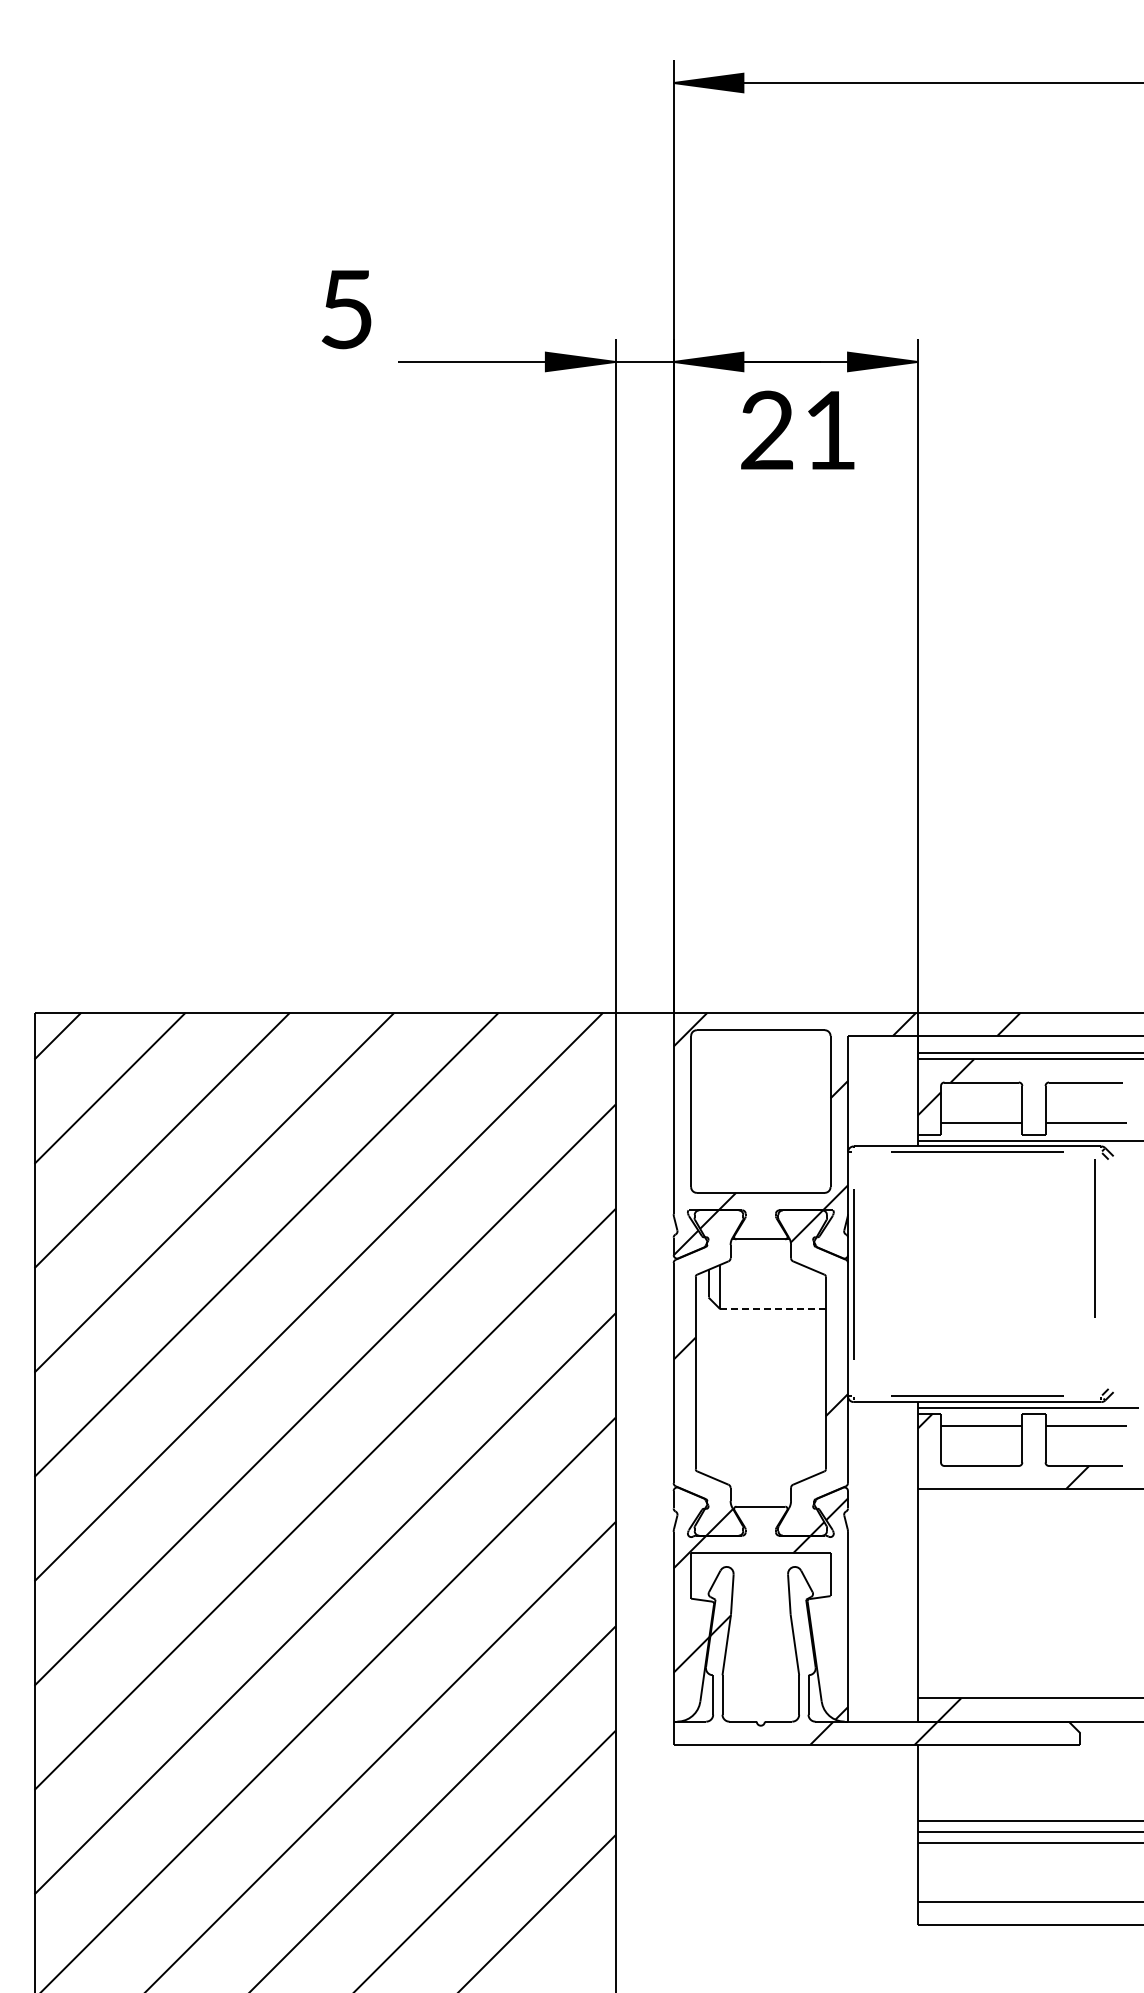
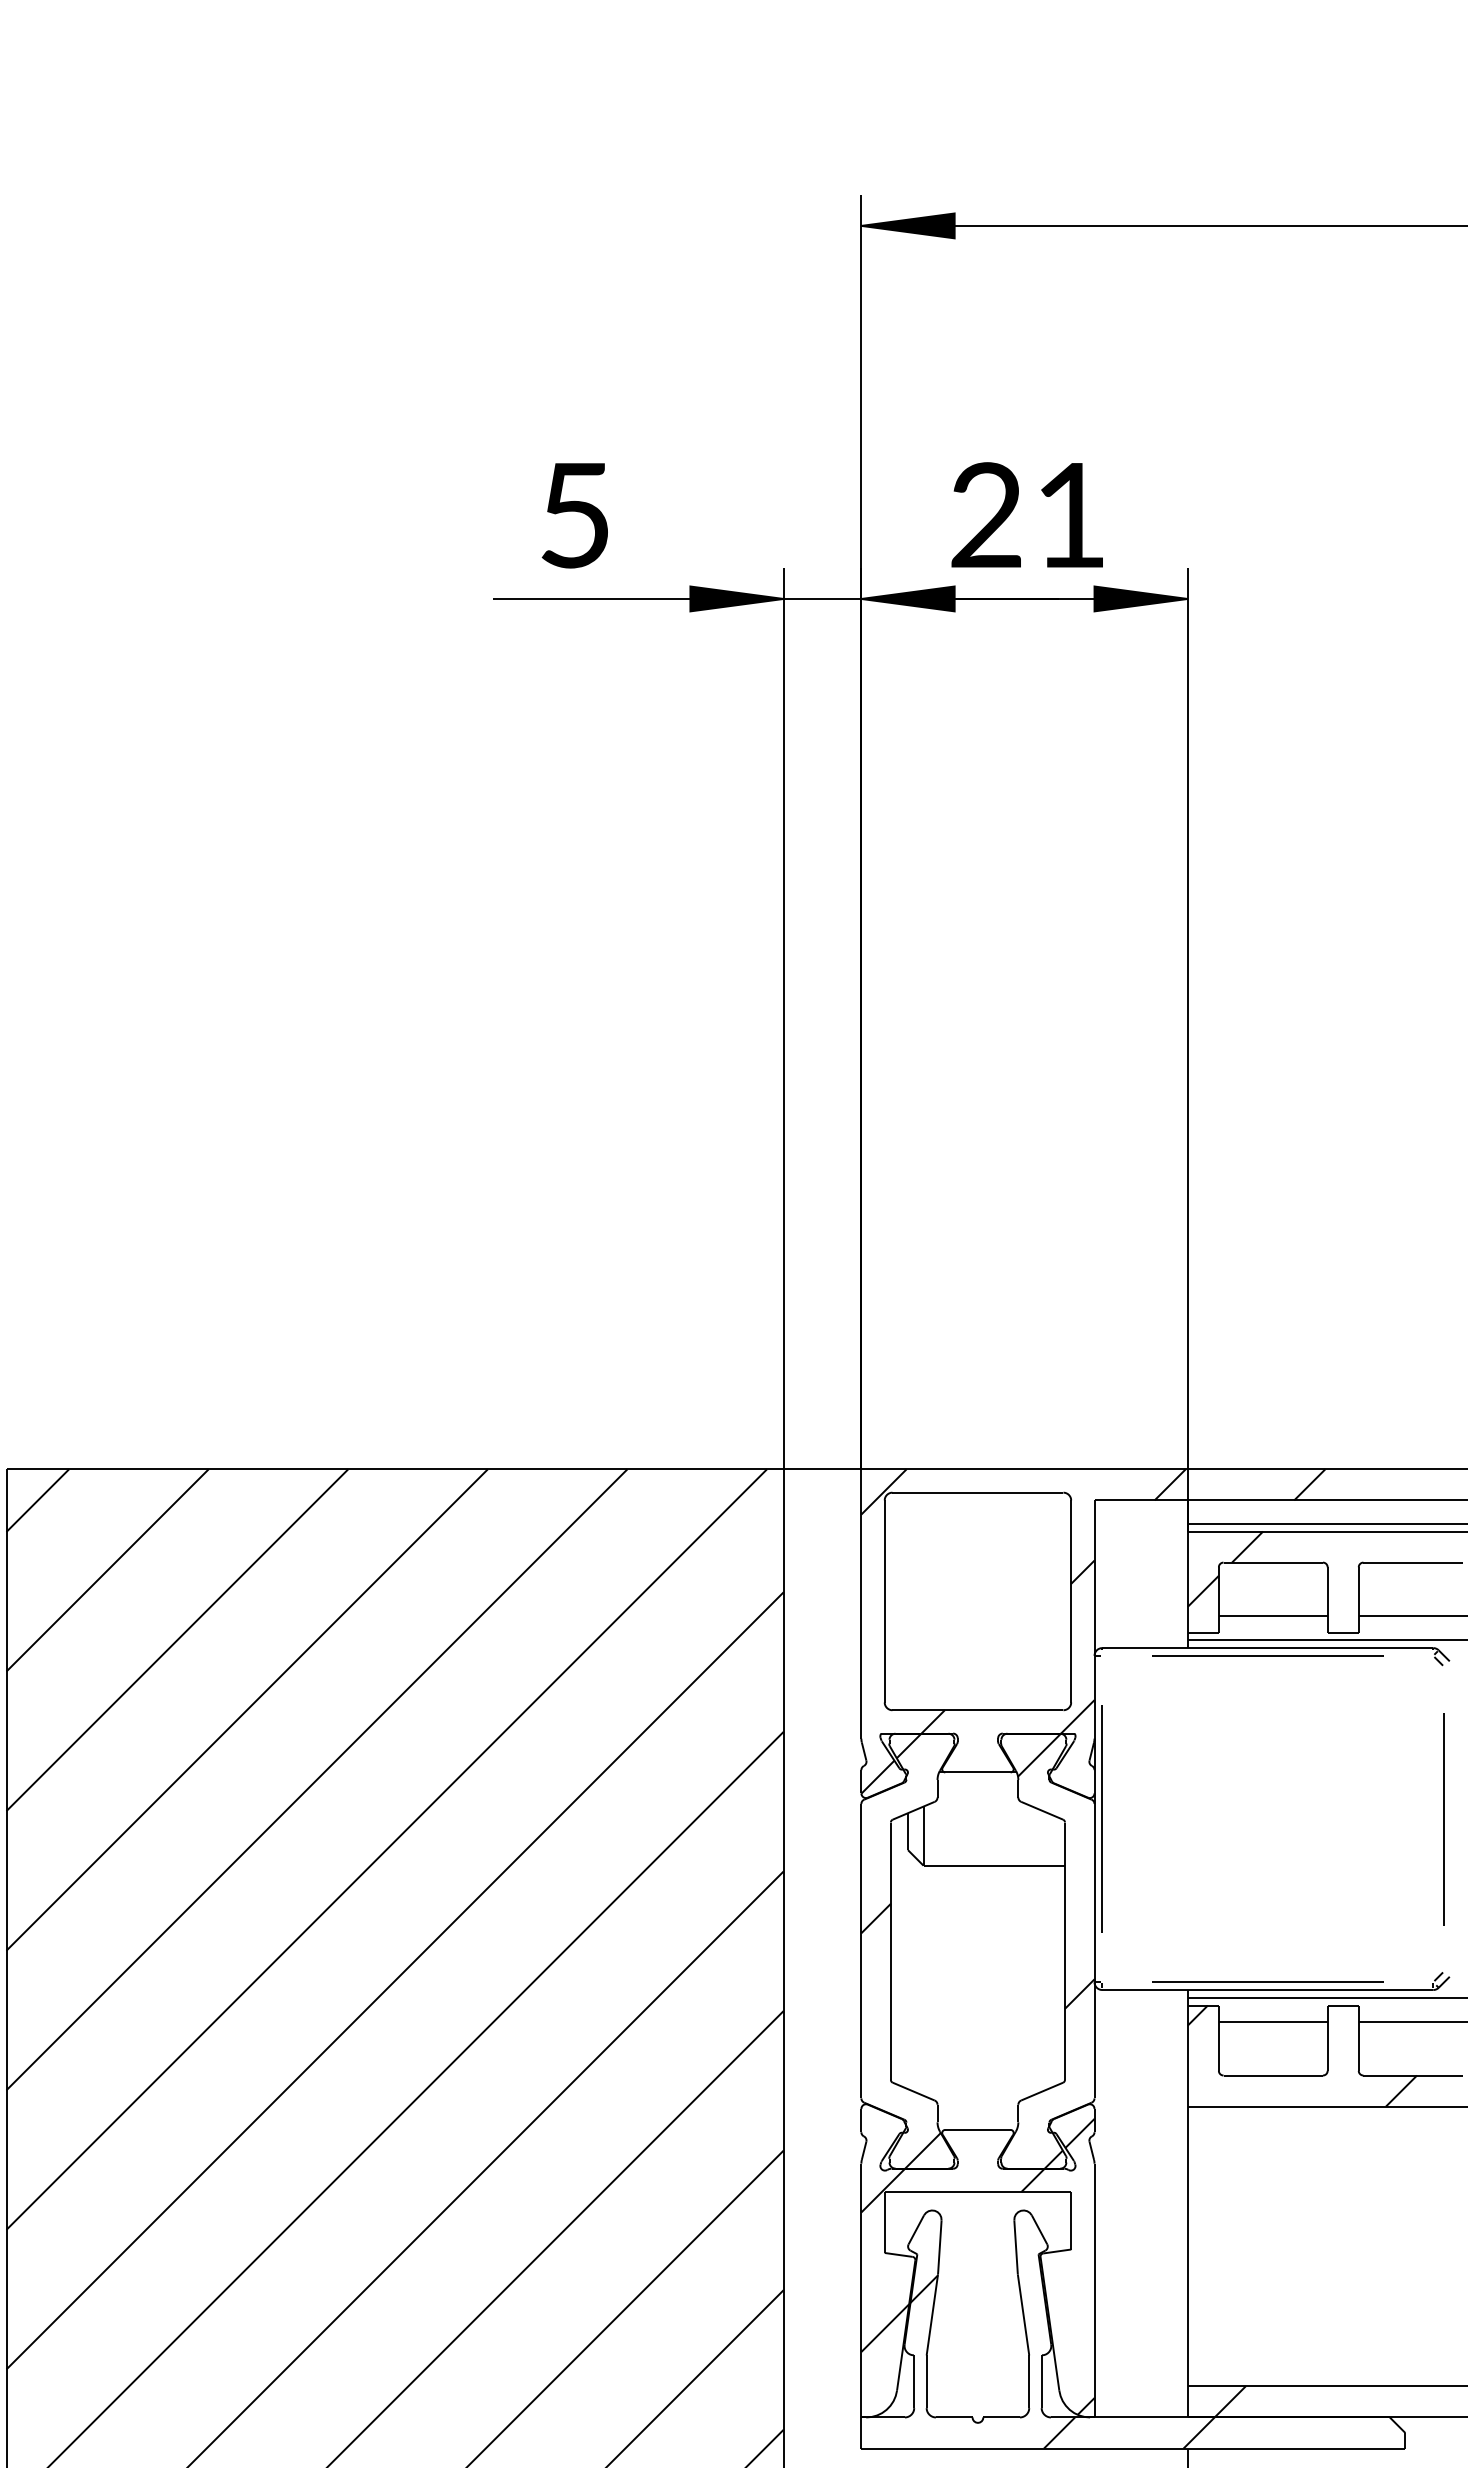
text: (346, 309) -> (574, 515), moved
text: (797, 429) -> (1026, 514), moved
line: (1094, 1238) -> (1444, 1819), moved
line: (773, 1309) -> (994, 1866), dashed -> solid

